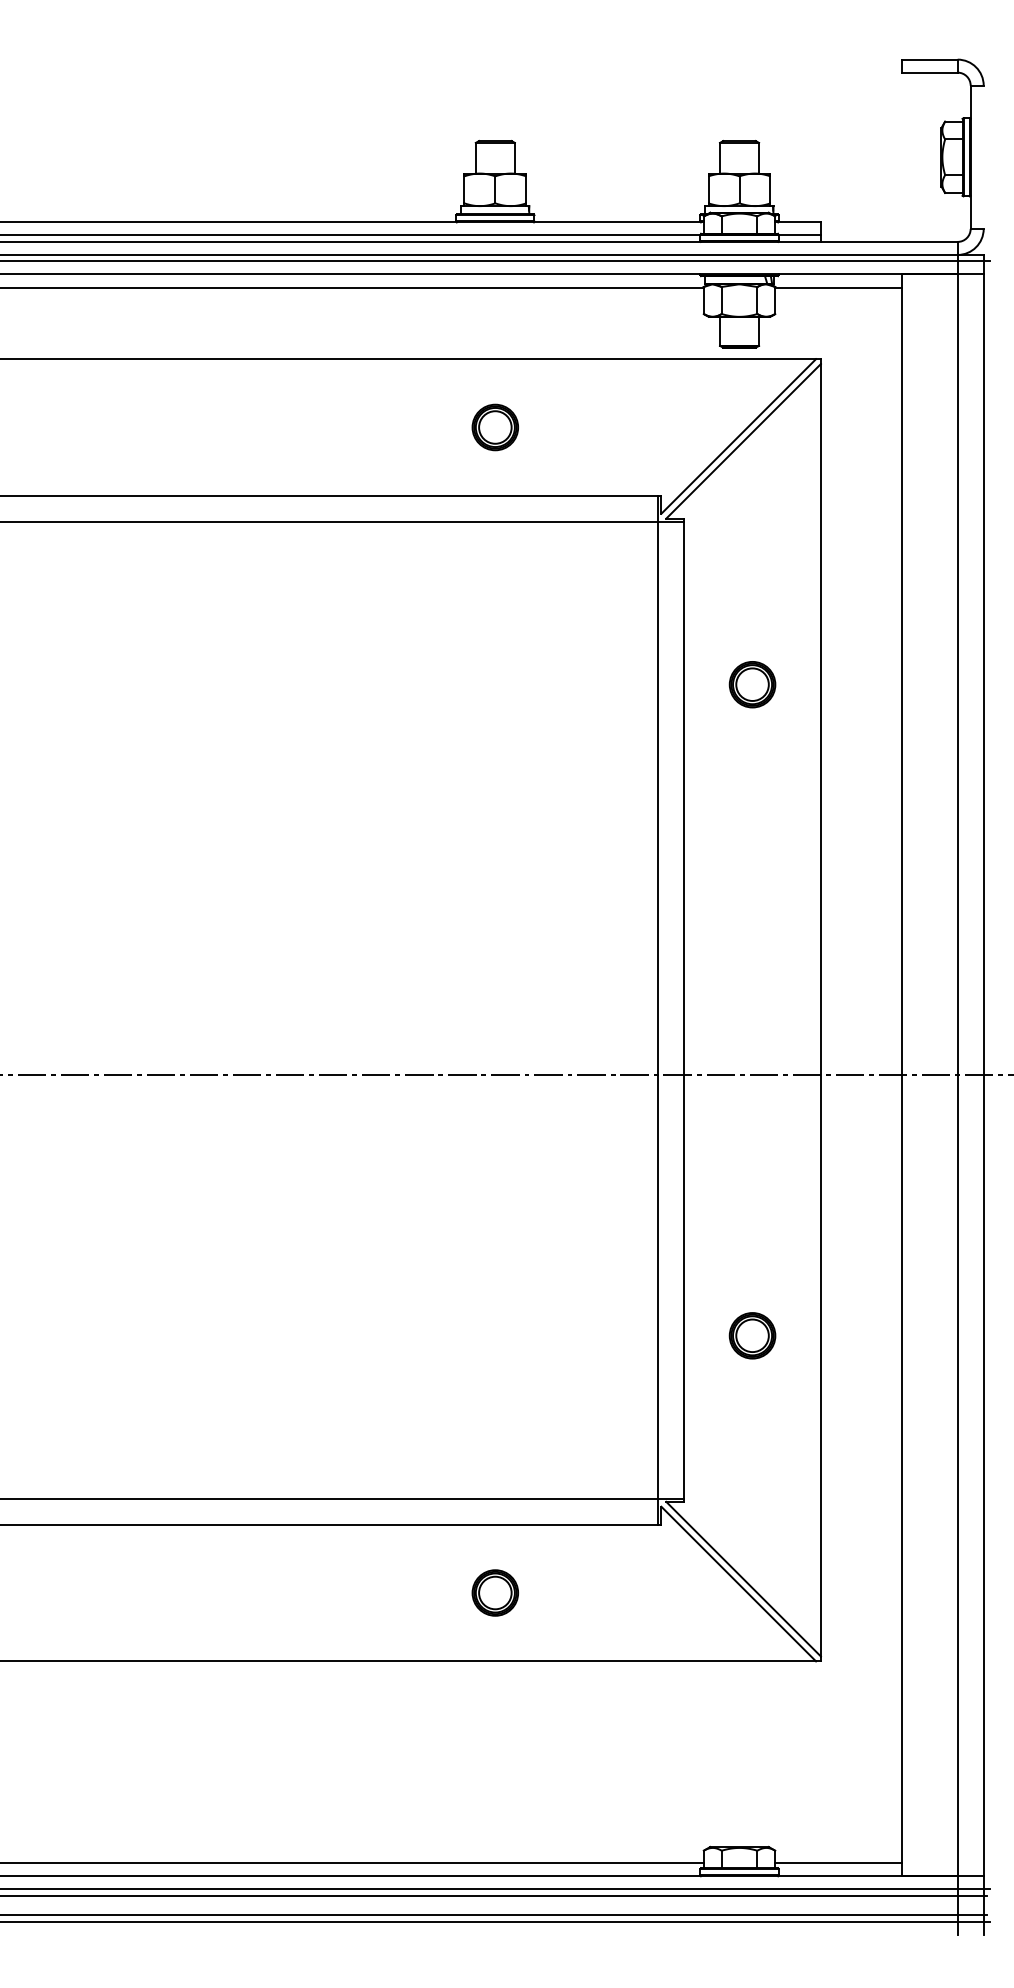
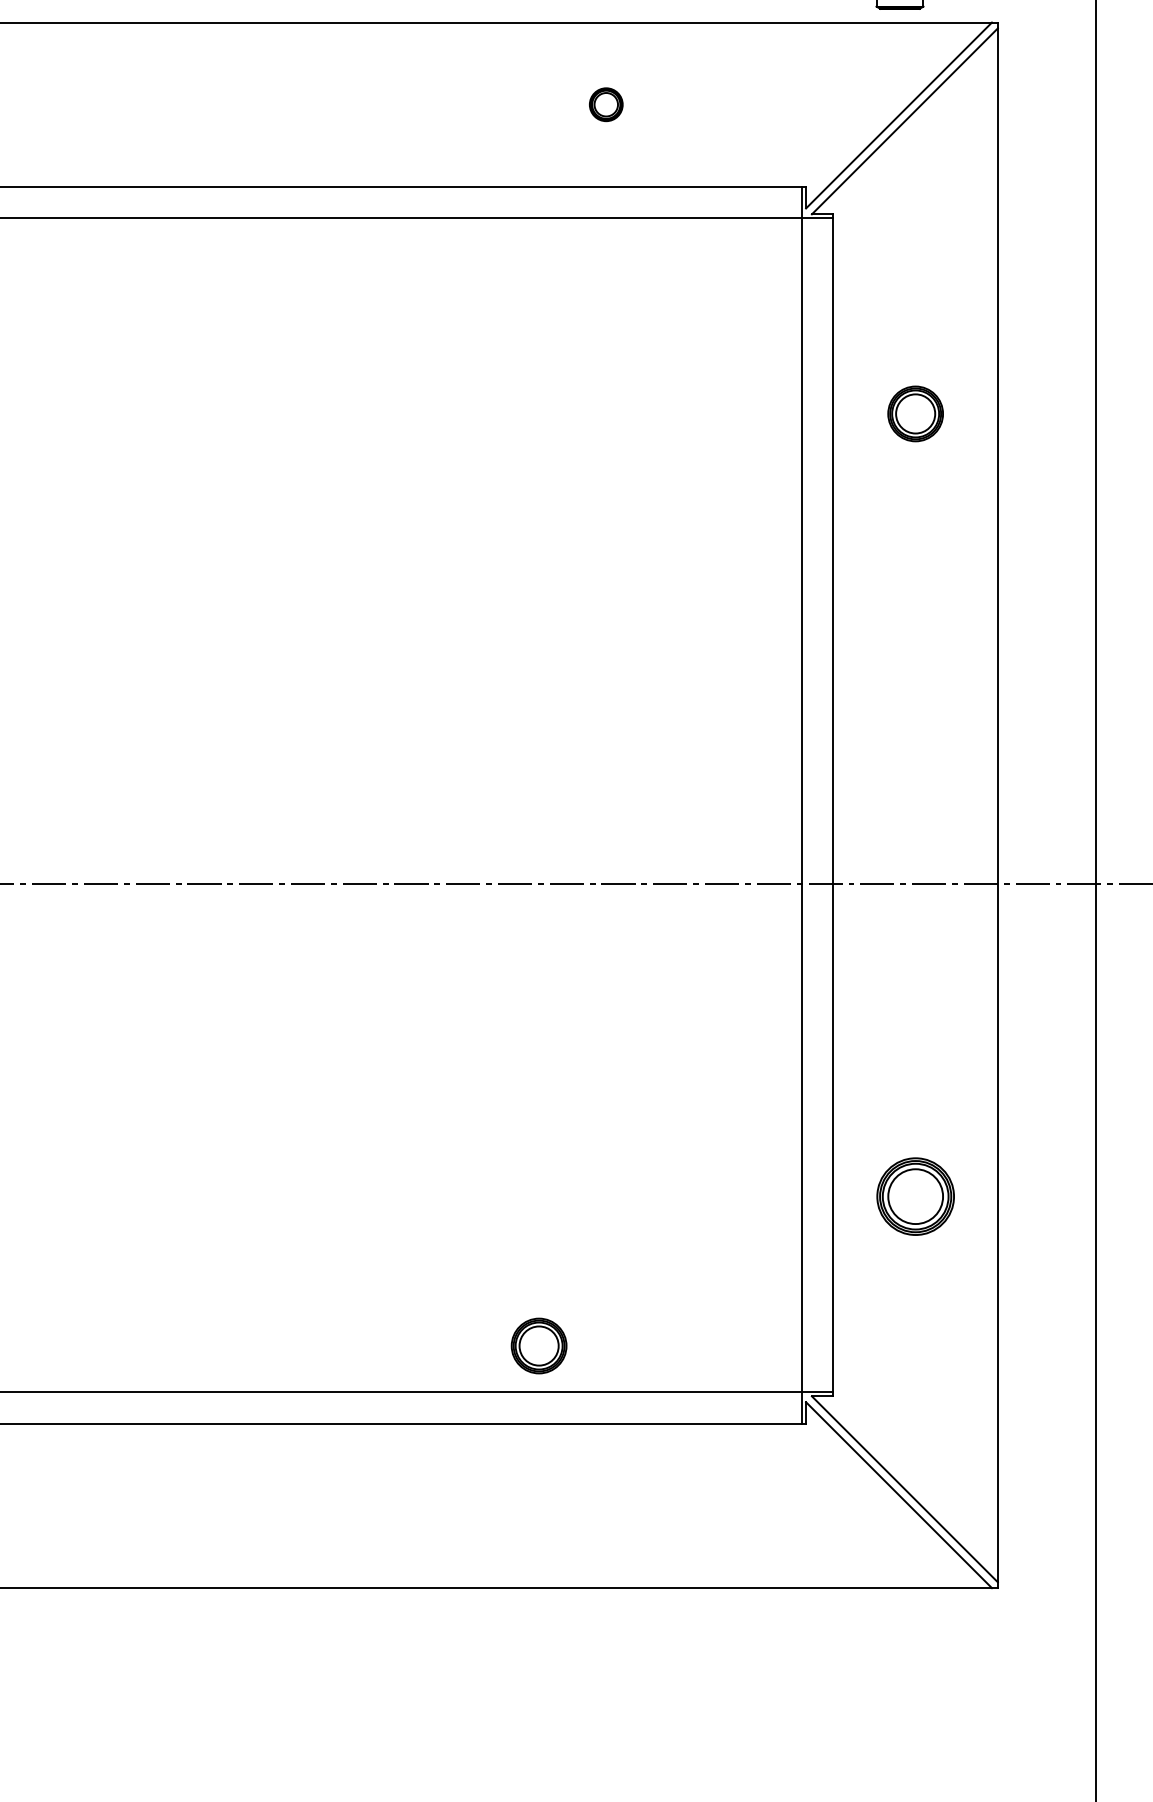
part: (494, 427) -> (605, 104), size x0.6
part: (752, 1335) -> (915, 1196), size x1.4
part: (494, 1592) -> (538, 1345), moved

